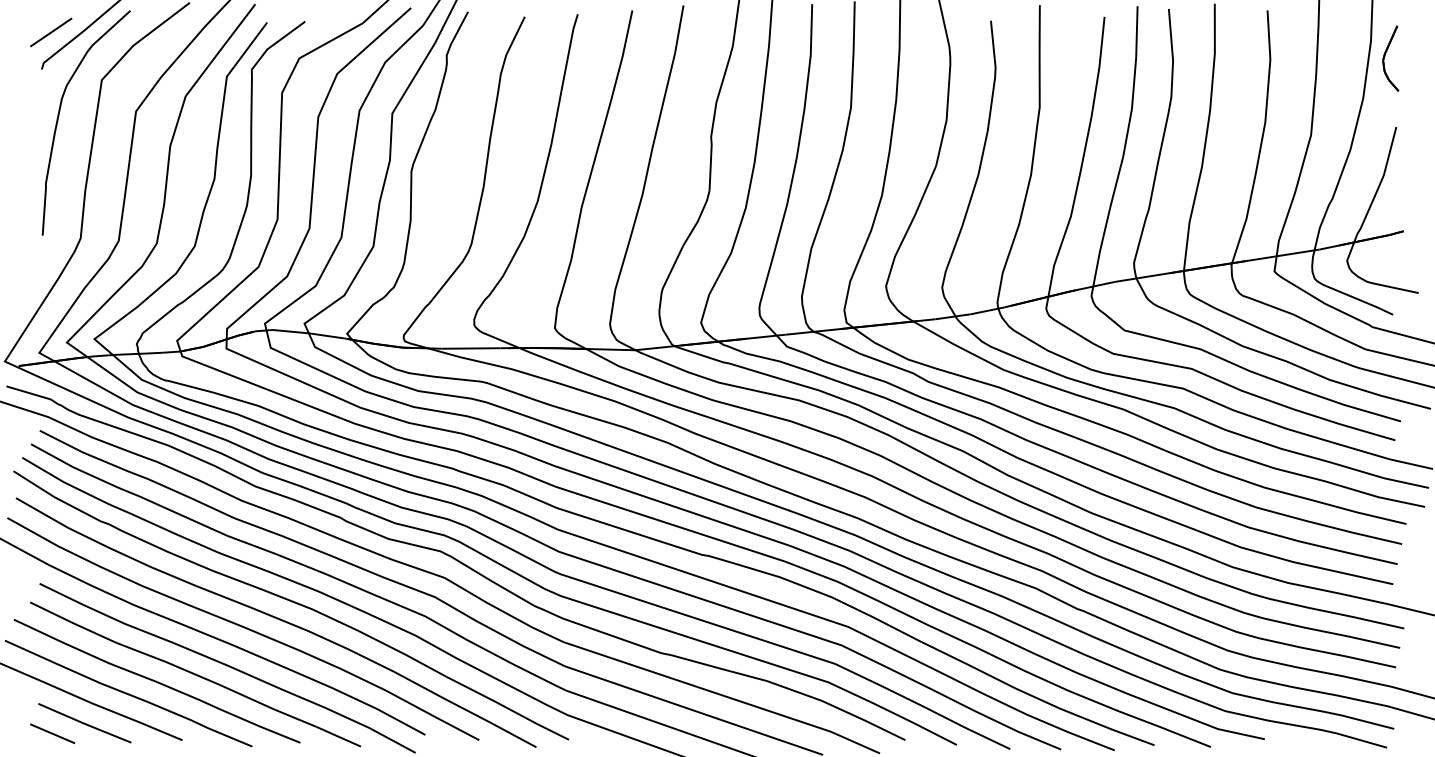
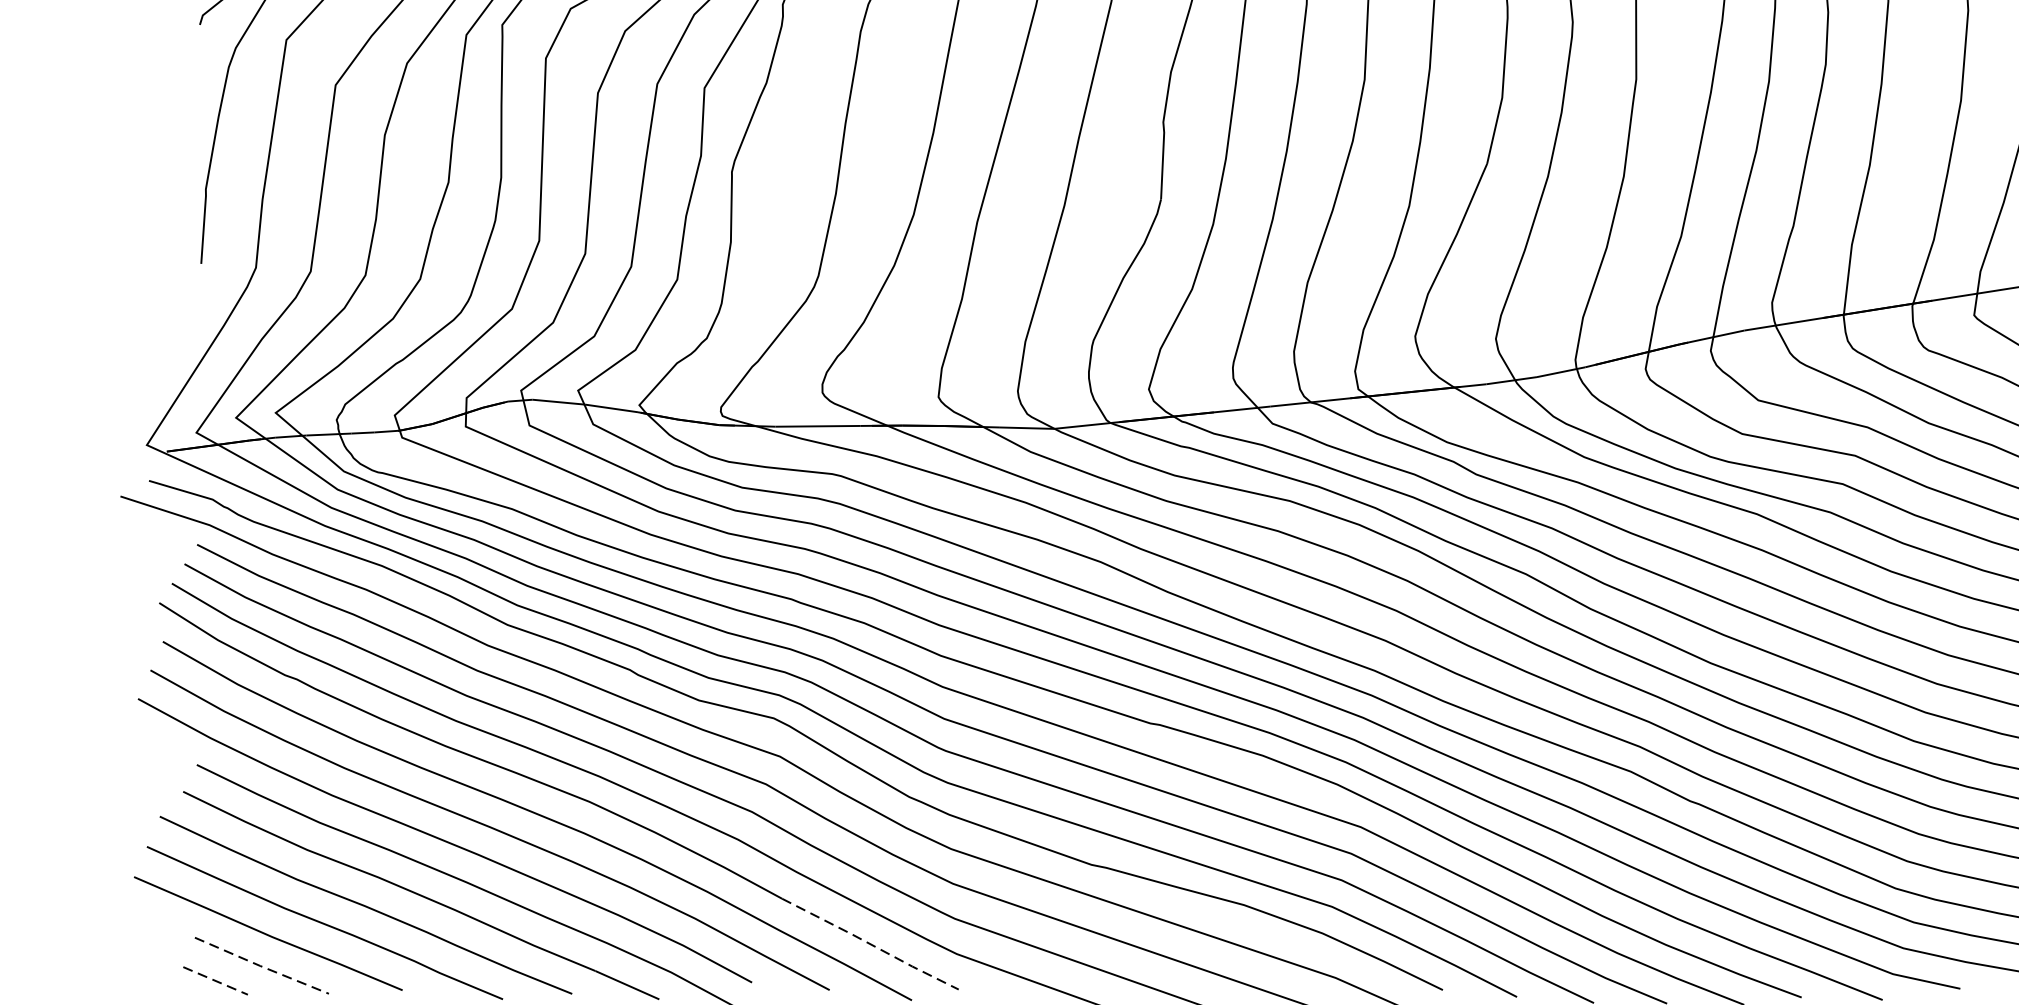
line: (507, 708) -> (870, 944), solid -> dashed
line: (84, 723) -> (261, 966), solid -> dashed
line: (53, 733) -> (216, 980), solid -> dashed

